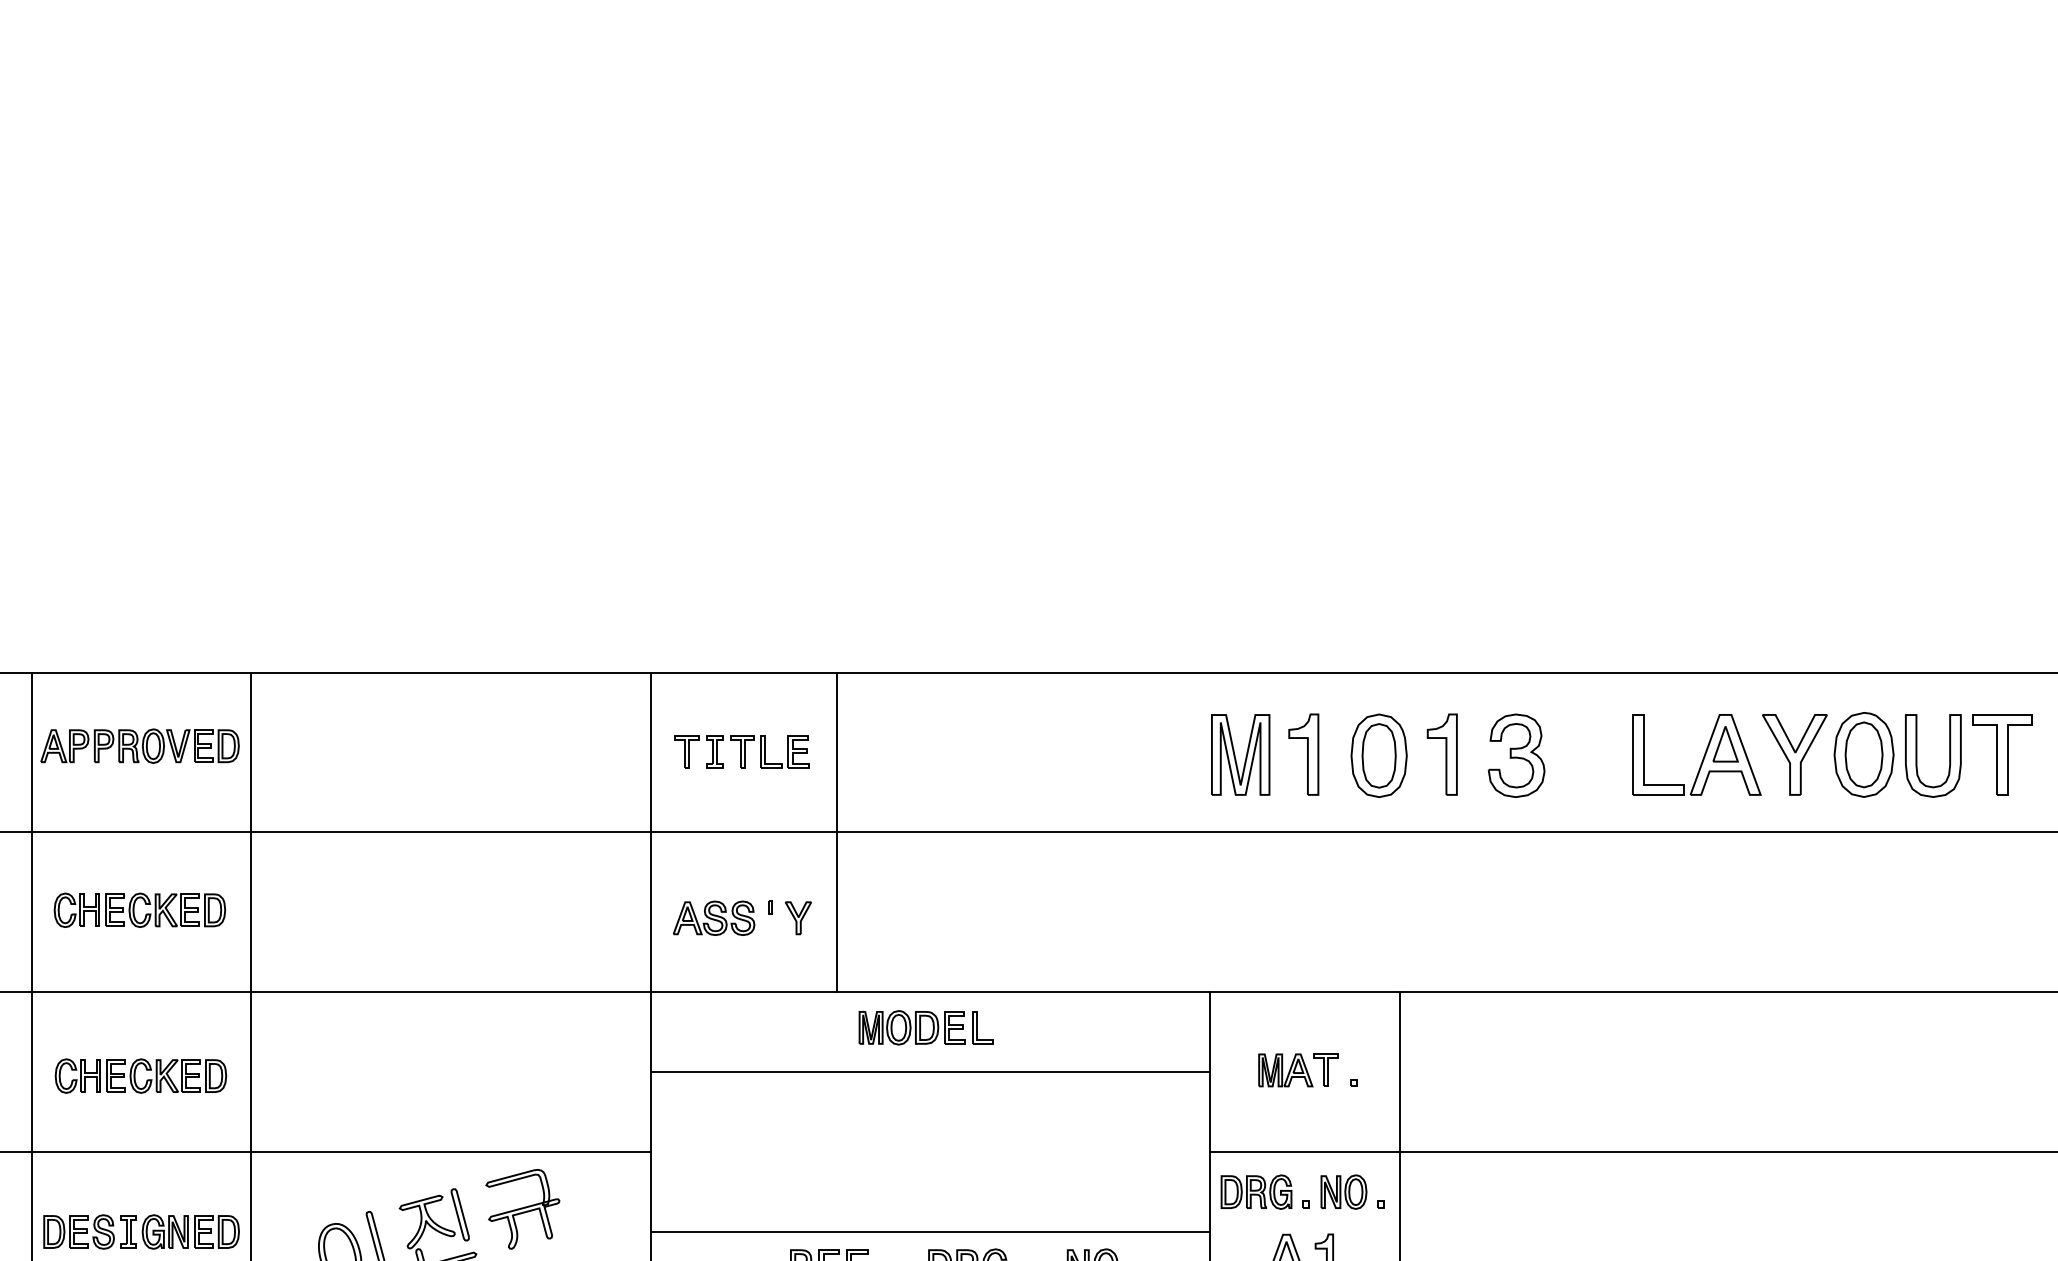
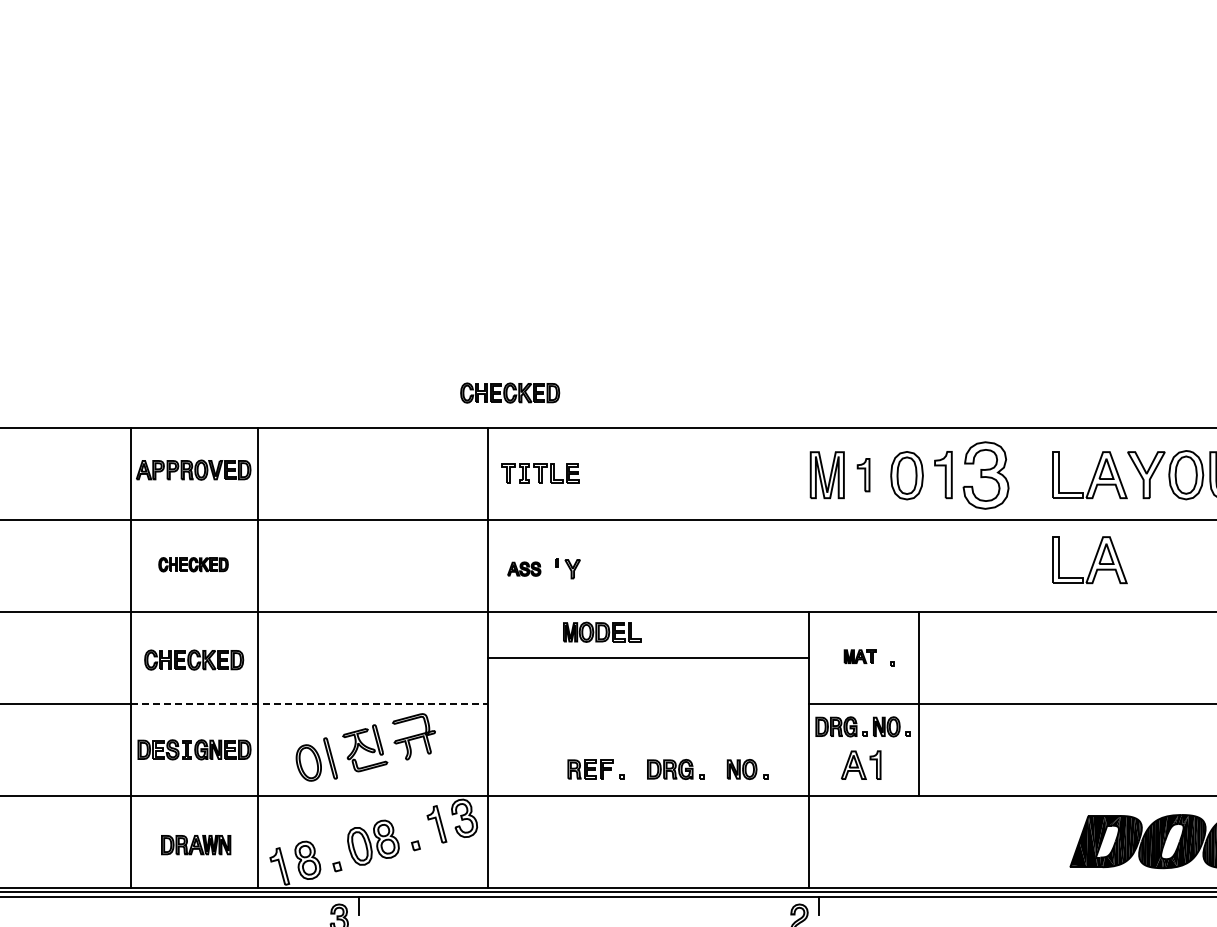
part: (690, 611) -> (510, 392), added
part: (1303, 755) -> (863, 475), size x0.7
part: (1517, 755) -> (986, 475), size x1.4
line: (838, 831) -> (595, 519), removed
part: (1696, 903) -> (1089, 560), added
part: (139, 910) -> (193, 564), size x0.7
part: (714, 917) -> (524, 568), size x0.7
part: (926, 1026) -> (602, 631), moved
part: (1298, 1069) -> (860, 656), size x0.7
line: (341, 1151) -> (309, 703), solid -> dashed
line: (930, 1231) -> (648, 749), removed

